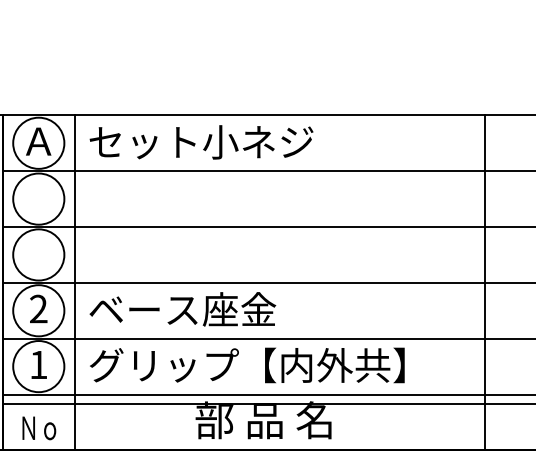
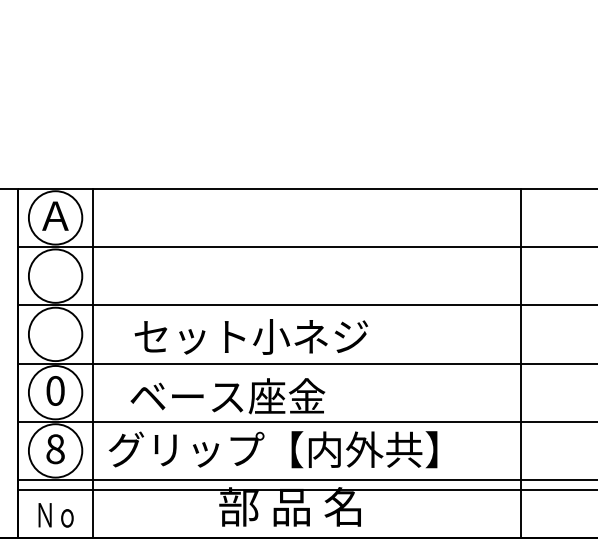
text: (201, 141) -> (251, 336), moved
text: (38, 308) -> (55, 390), 2 -> 0
text: (182, 309) -> (227, 396), moved
text: (38, 365) -> (55, 449), 1 -> 8

